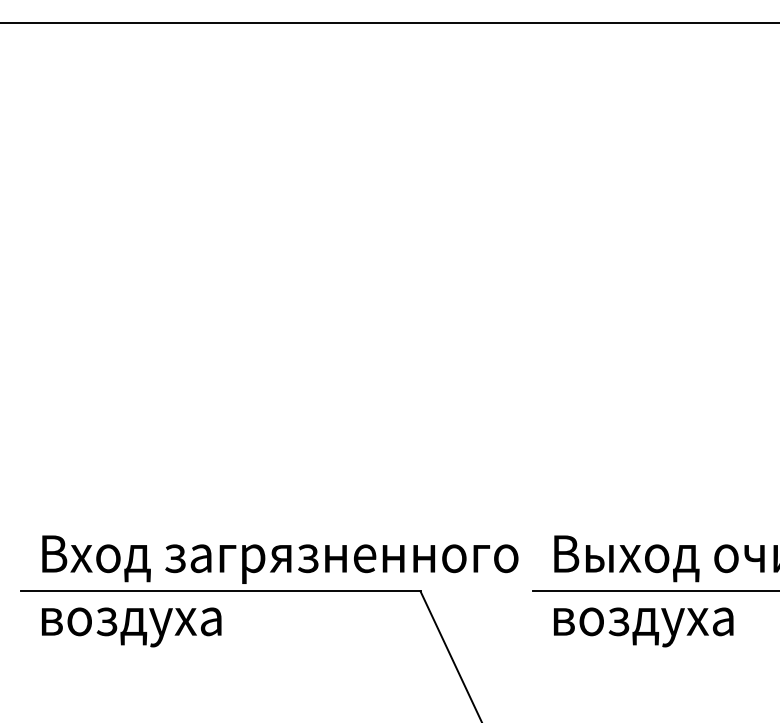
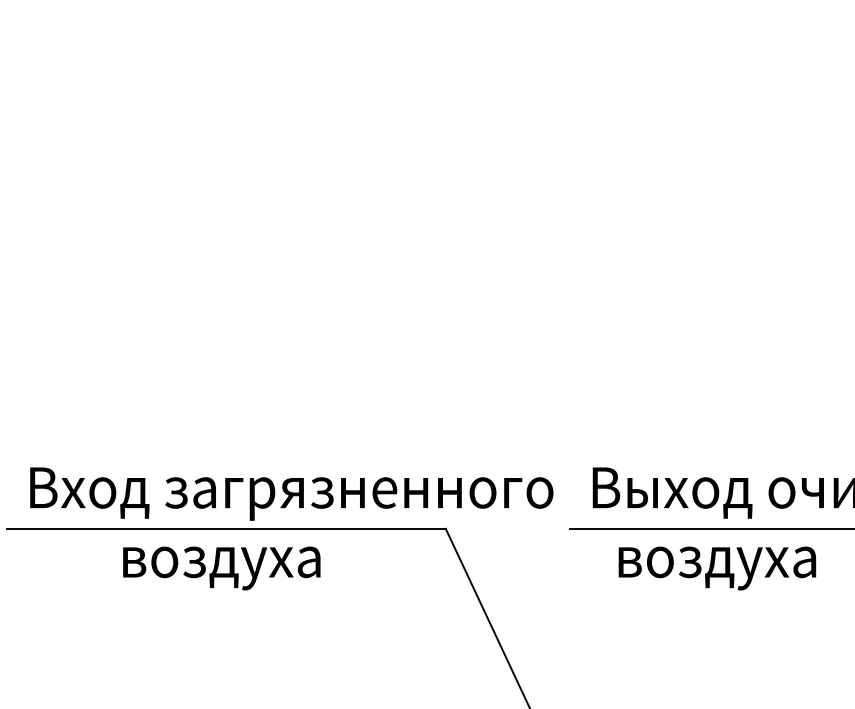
text: (131, 627) -> (221, 568), moved
text: (643, 627) -> (717, 568), moved

